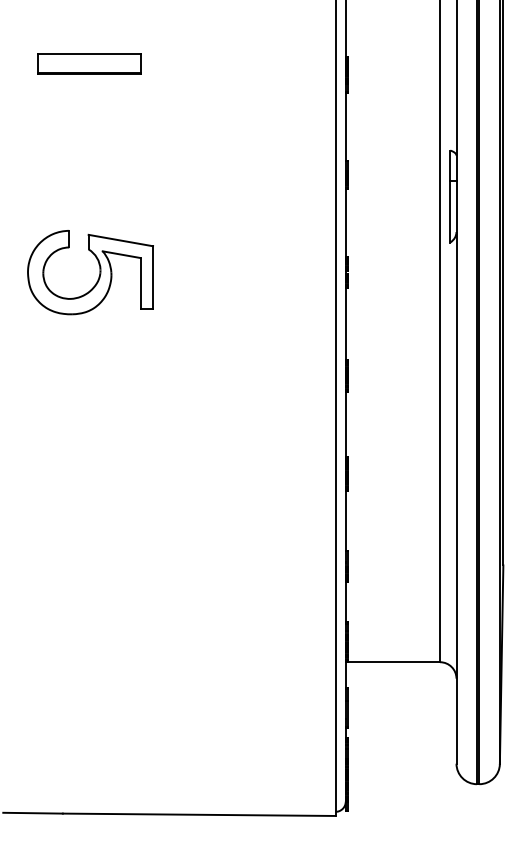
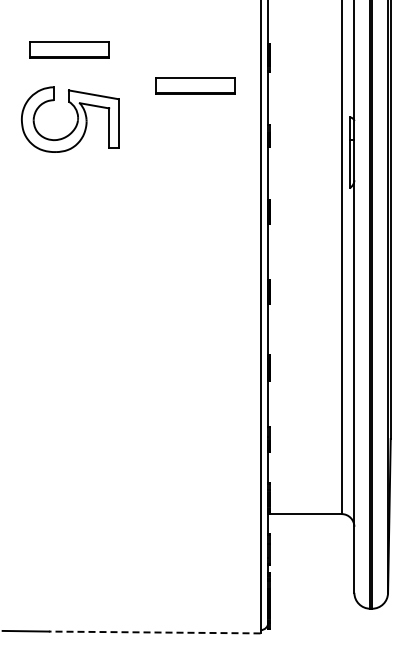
part: (251, 109) -> (195, 85), added
part: (98, 274) -> (76, 121), moved
line: (198, 814) -> (154, 632), solid -> dashed

